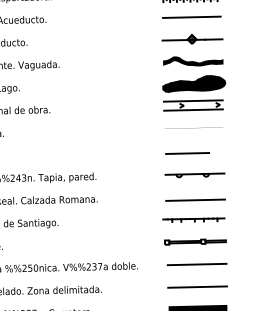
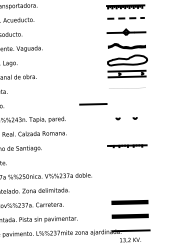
line: (192, 17) -> (126, 18), solid -> dashed
fill: (194, 84) -> (127, 60), removed
line: (187, 153) -> (93, 104), moved
line: (194, 172) -> (127, 116), removed
line: (194, 199) -> (127, 133), removed
part: (195, 240) -> (128, 159), removed
line: (195, 263) -> (128, 173), removed
line: (197, 286) -> (129, 188), removed

